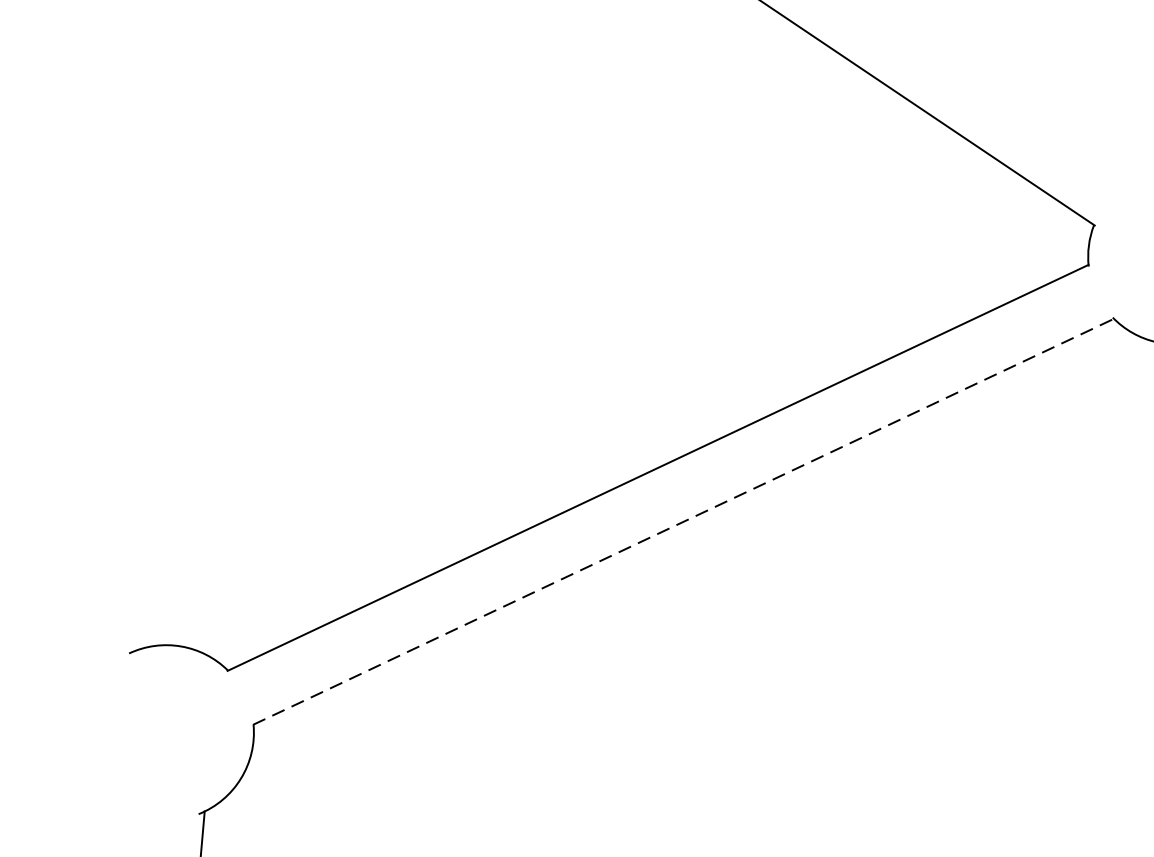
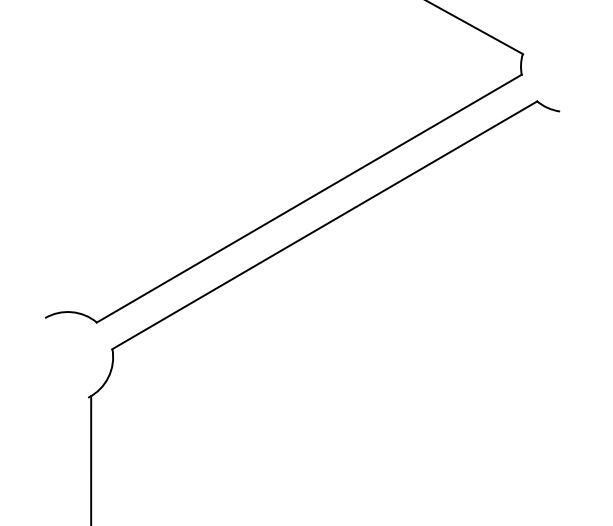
line: (684, 522) -> (325, 225), dashed -> solid

